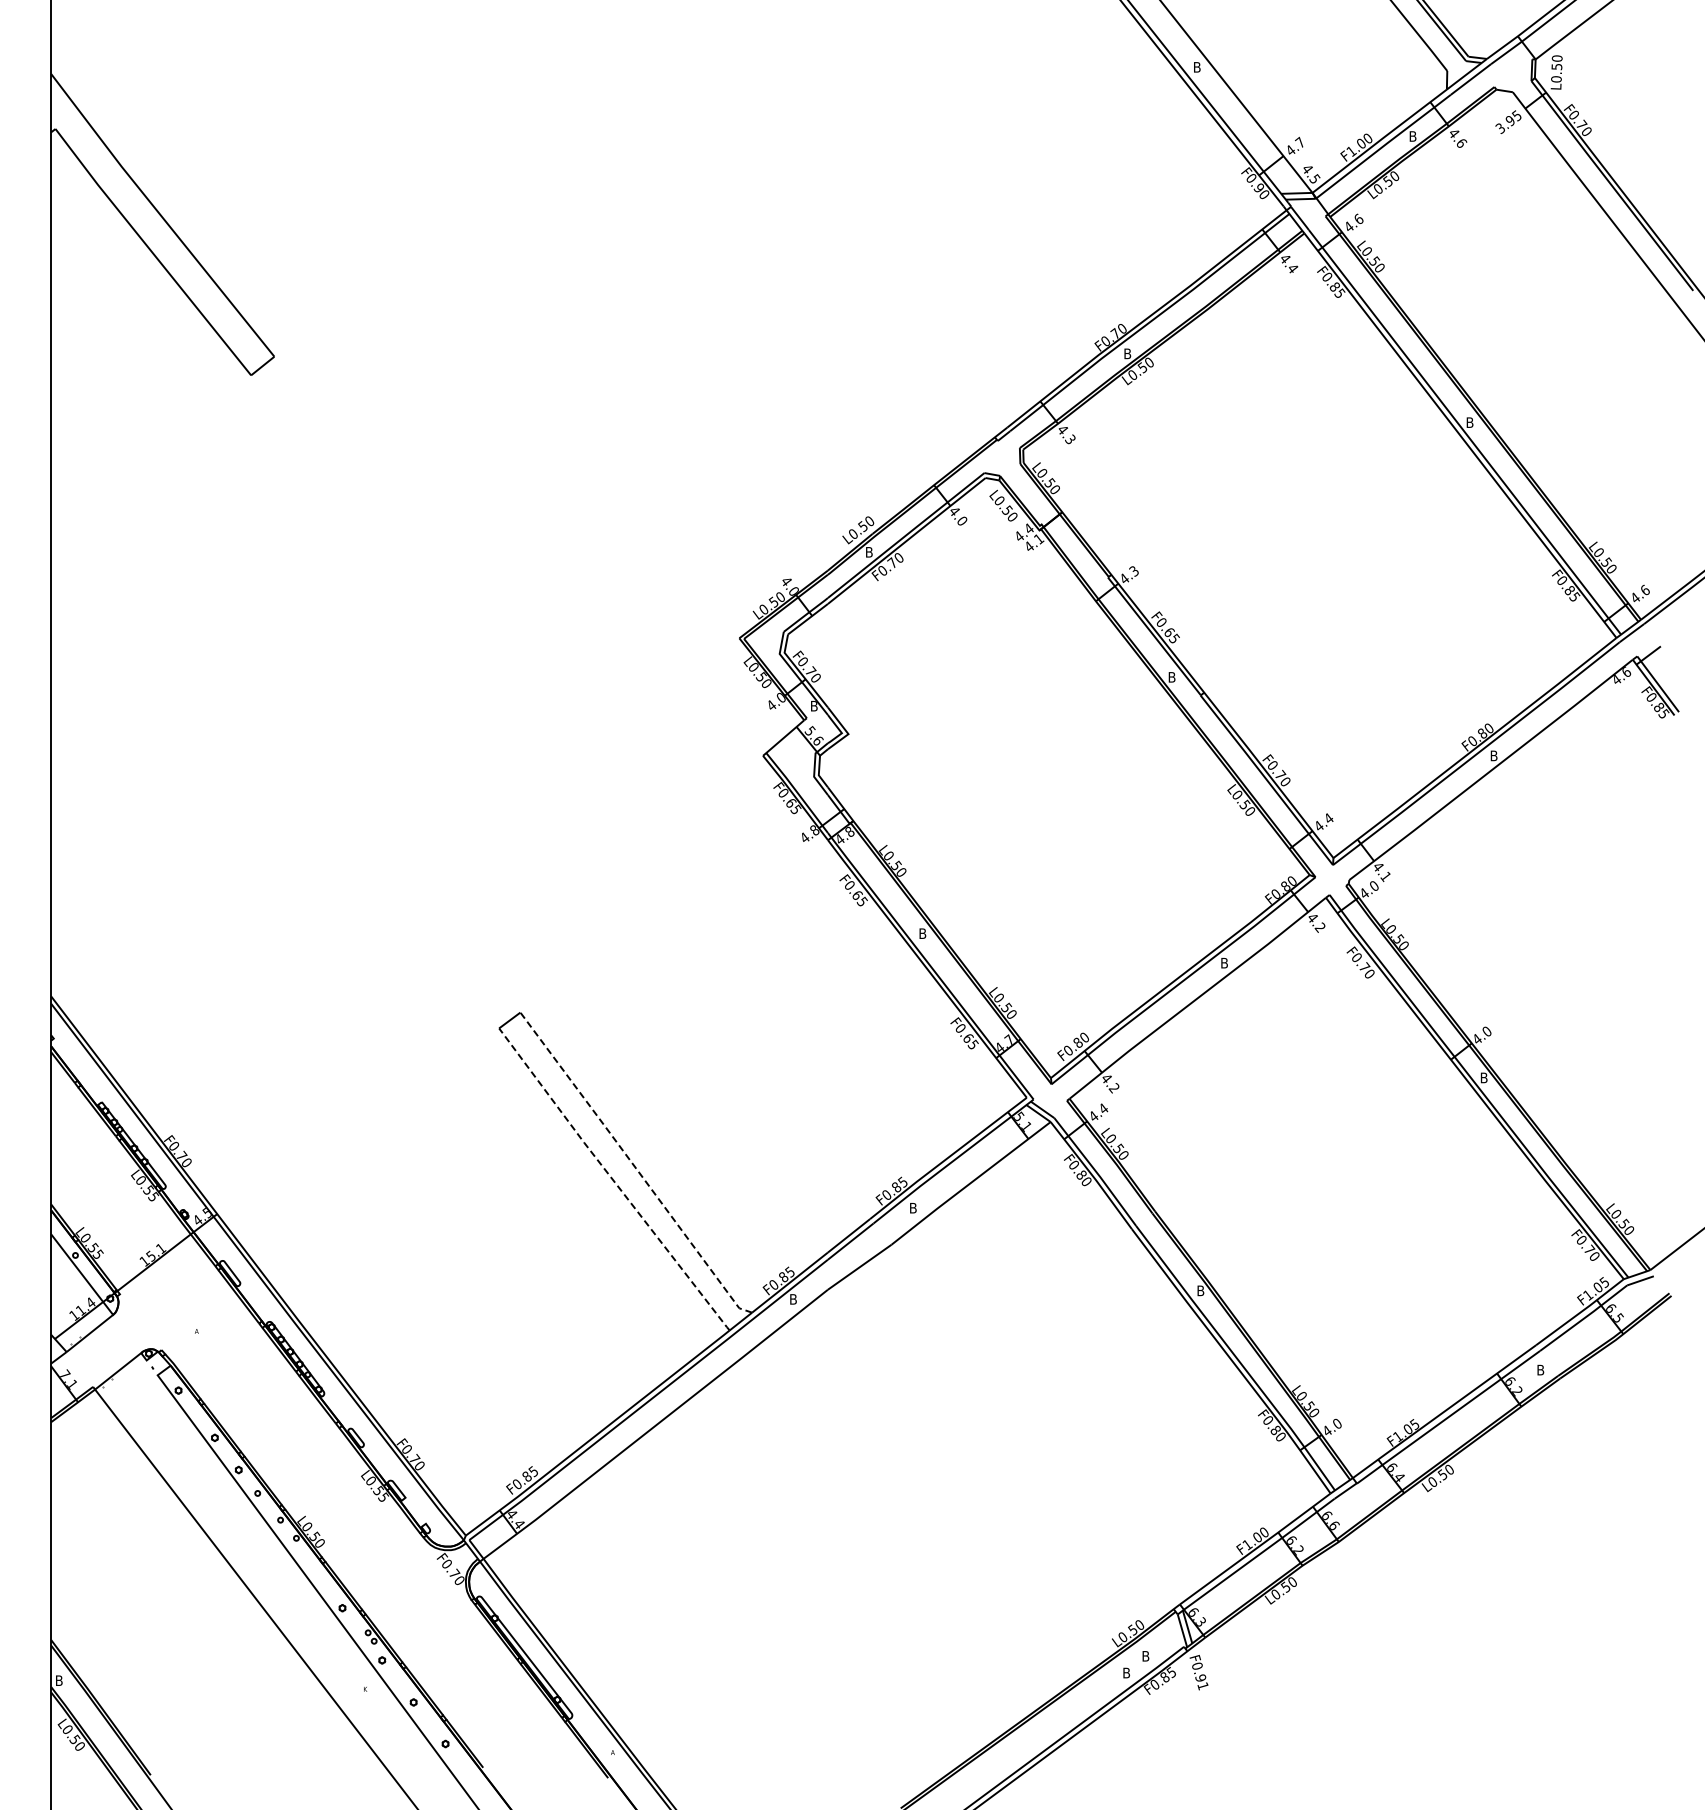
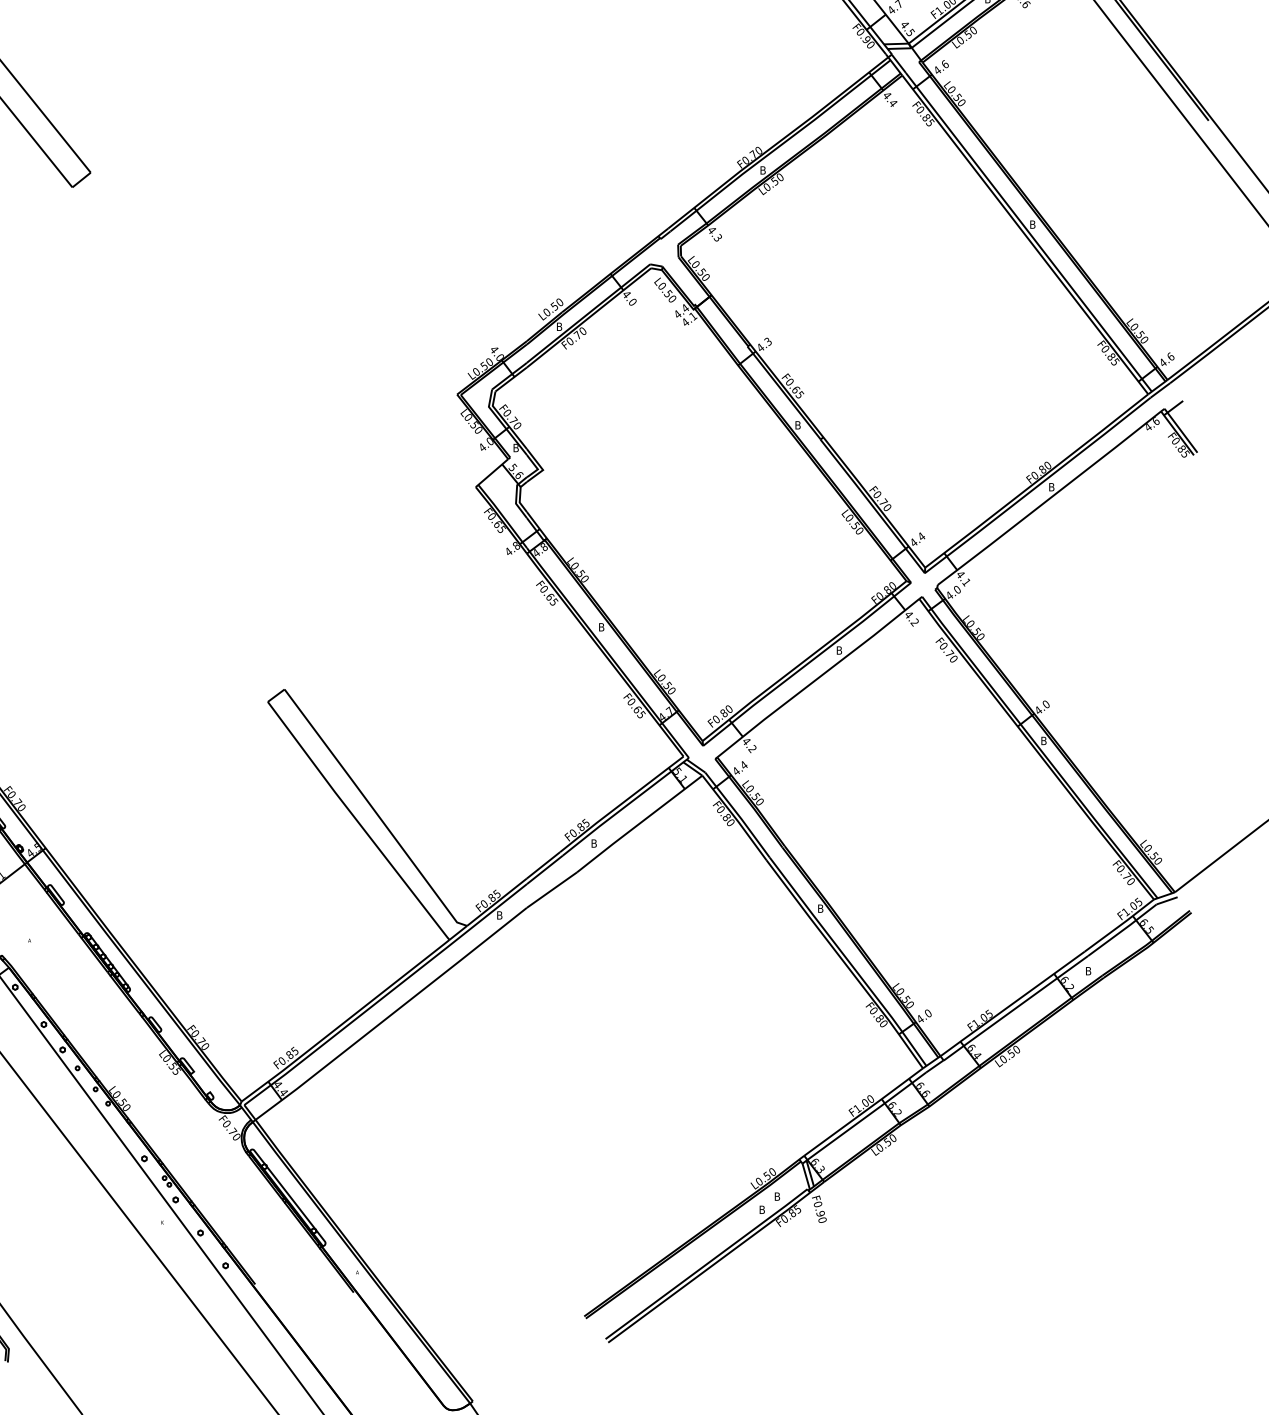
line: (633, 1165) -> (373, 809), dashed -> solid
line: (613, 1180) -> (357, 821), dashed -> solid
text: (1202, 1686) -> (822, 1220), F0.91 -> F0.90

